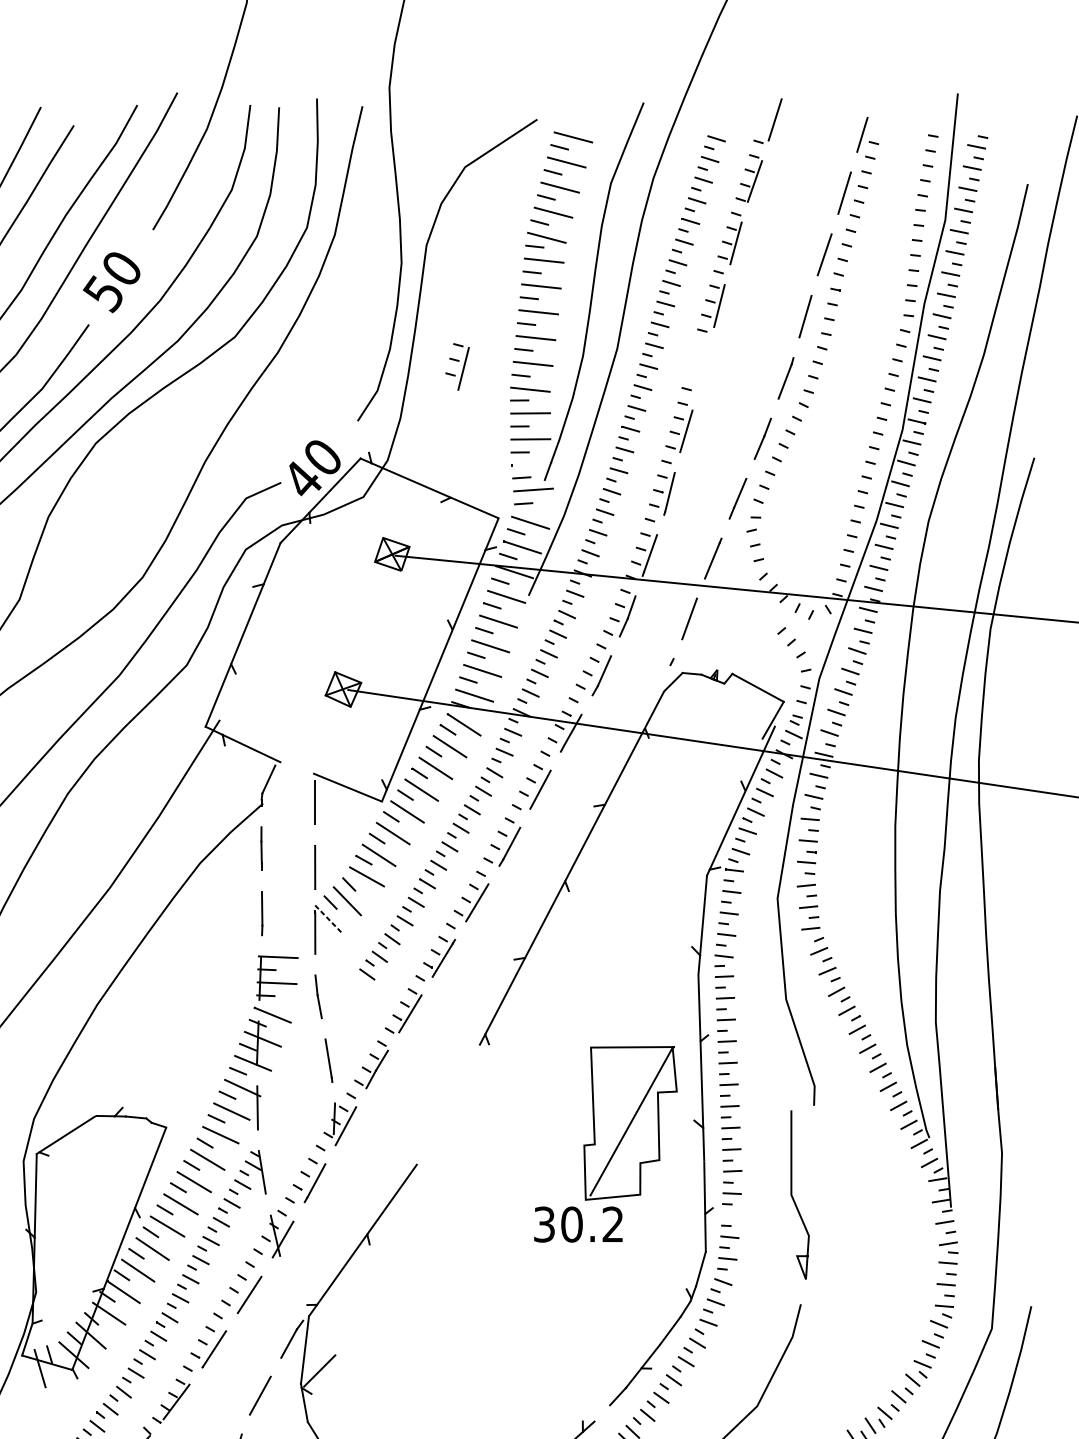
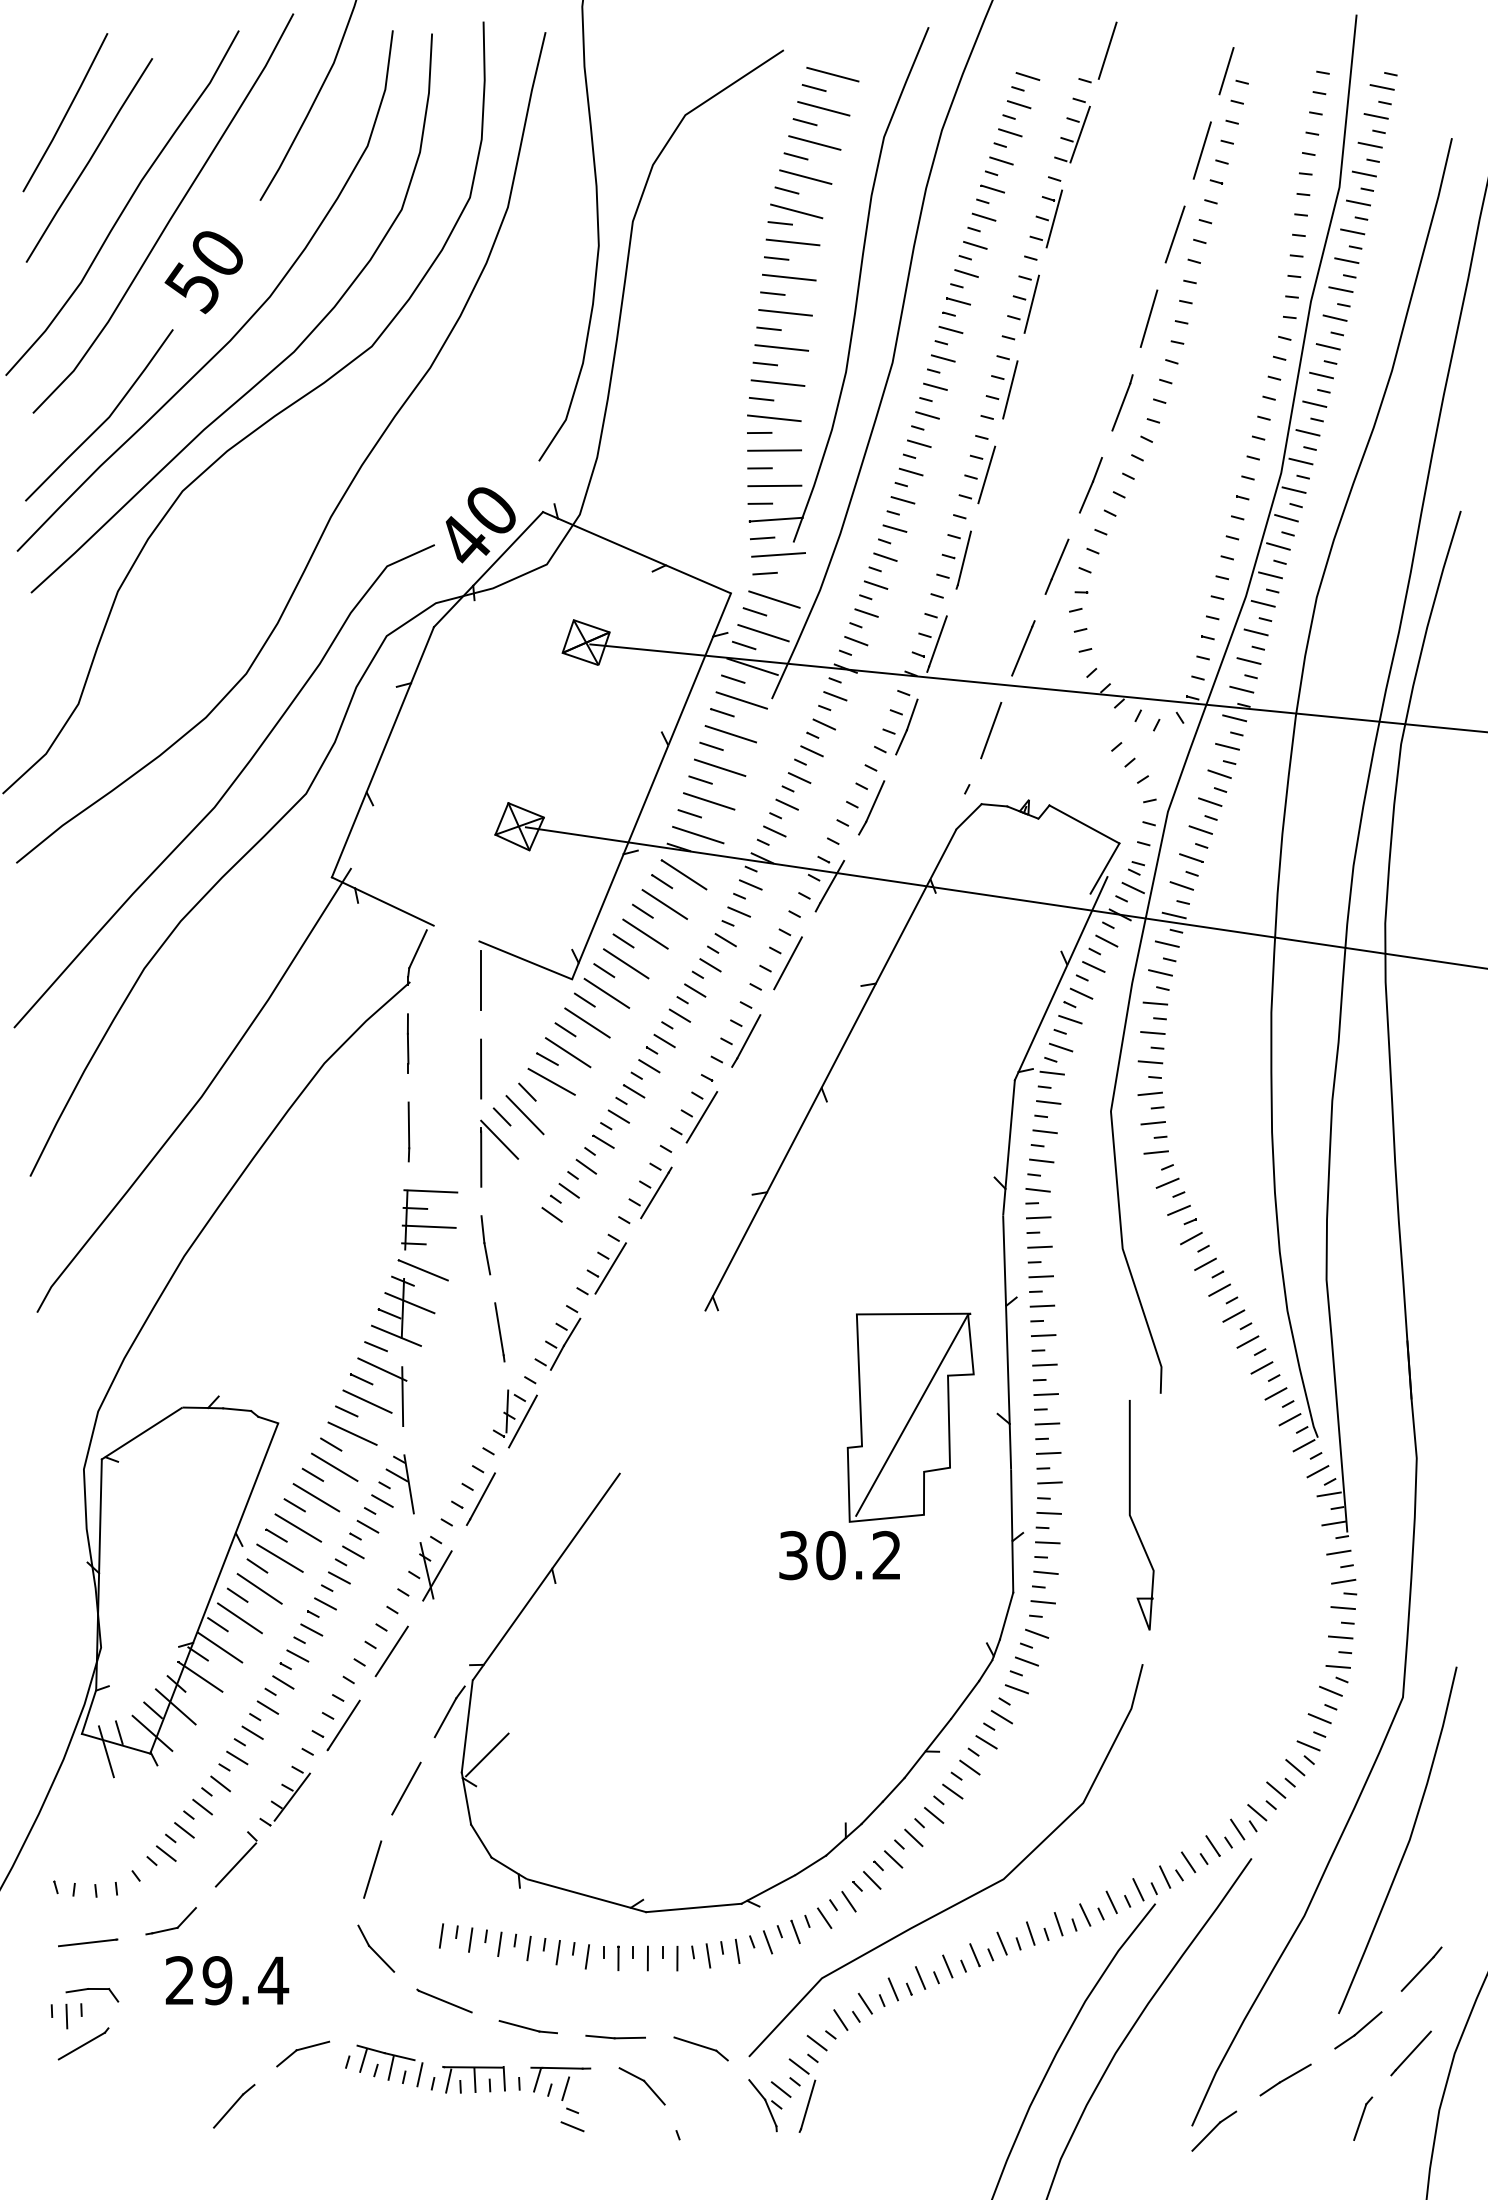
part: (457, 361) -> (1001, 379), moved
line: (531, 464) -> (775, 519), added
line: (328, 919) -> (499, 1140), dashed -> solid
line: (730, 1215) -> (1047, 1542), added
line: (601, 1413) -> (871, 1812), added

